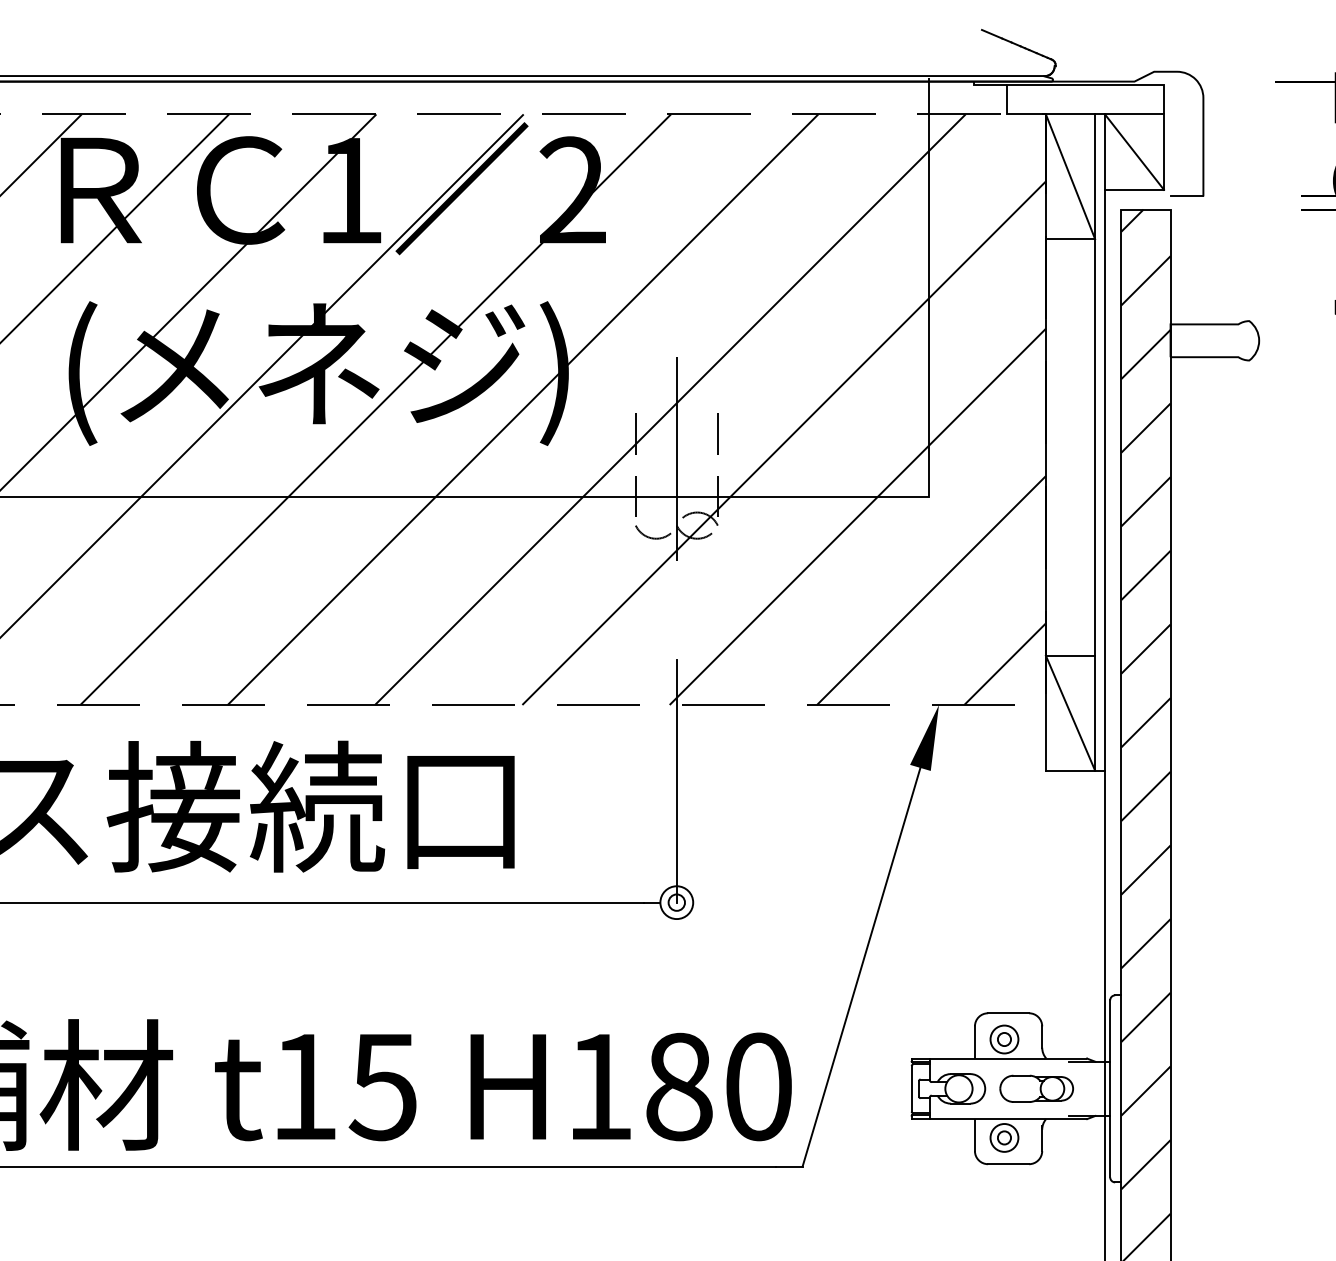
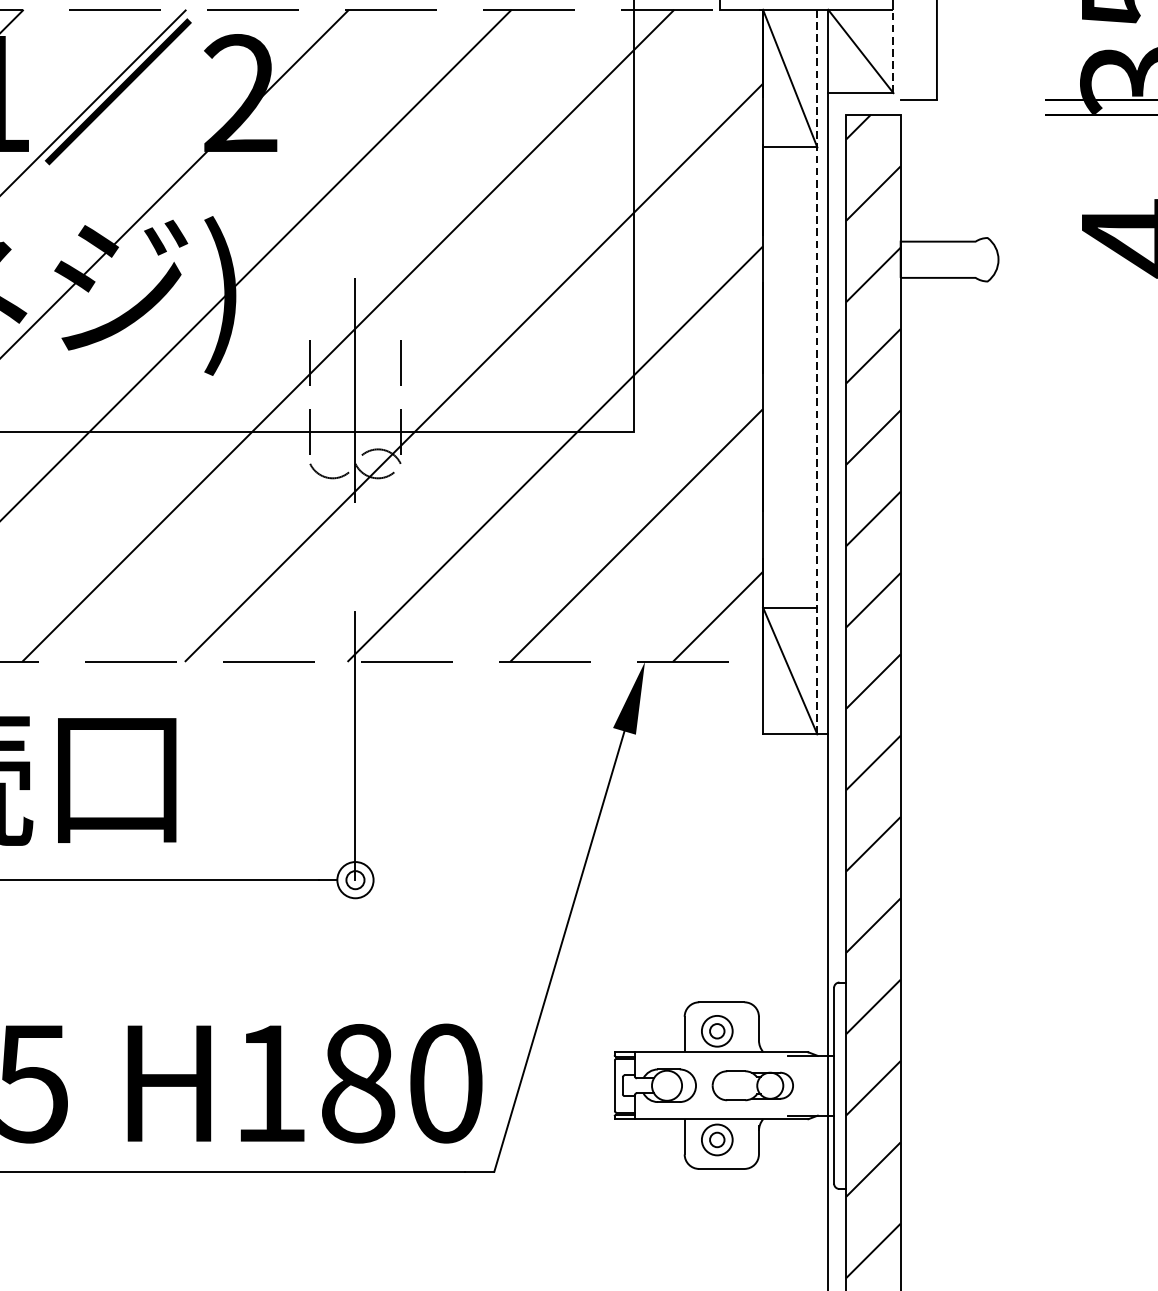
line: (1164, 152) -> (893, 51), solid -> dashed
line: (1095, 443) -> (817, 373), solid -> dashed

